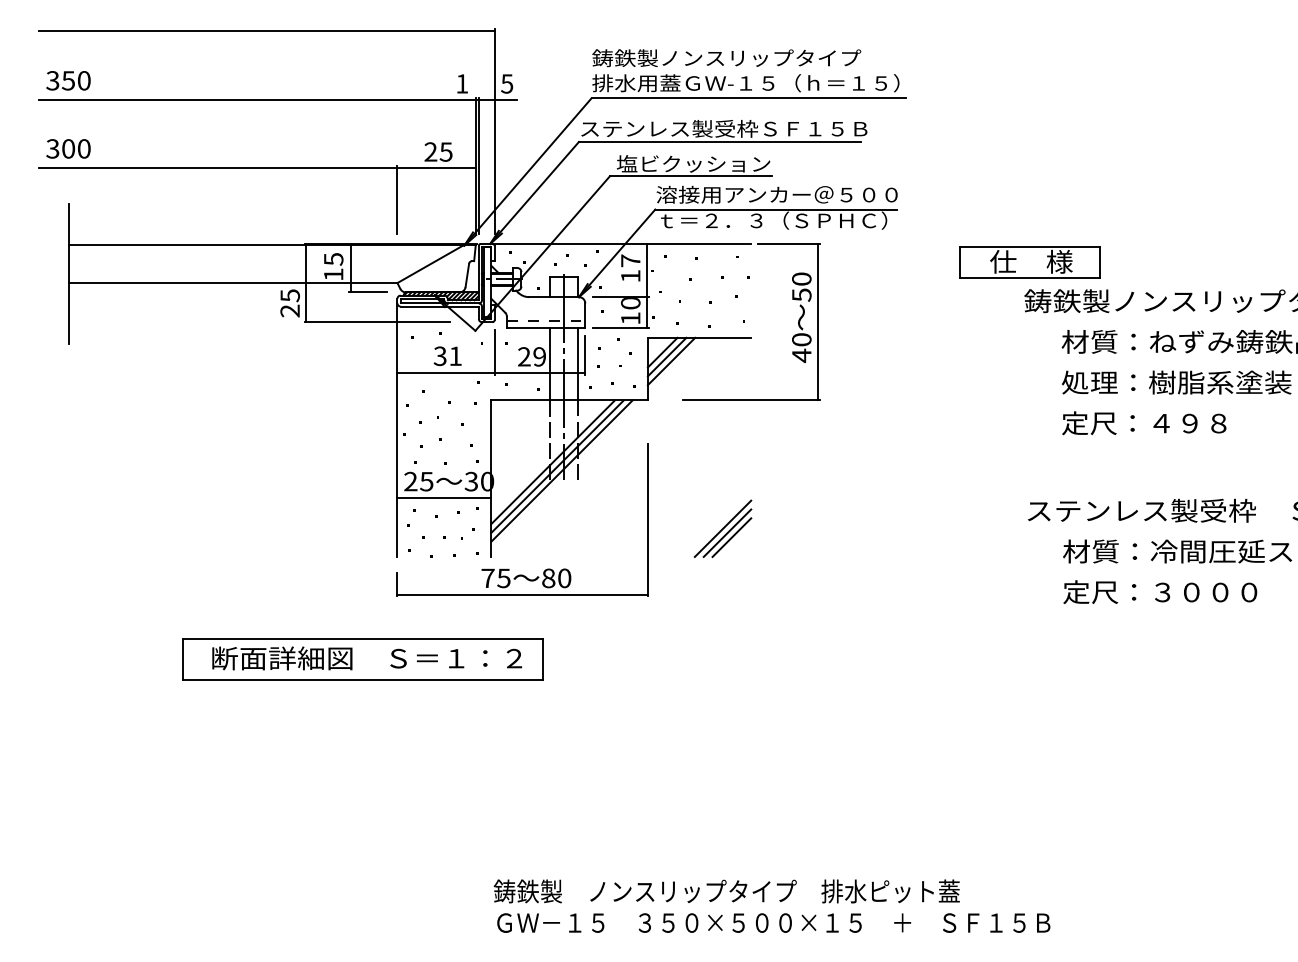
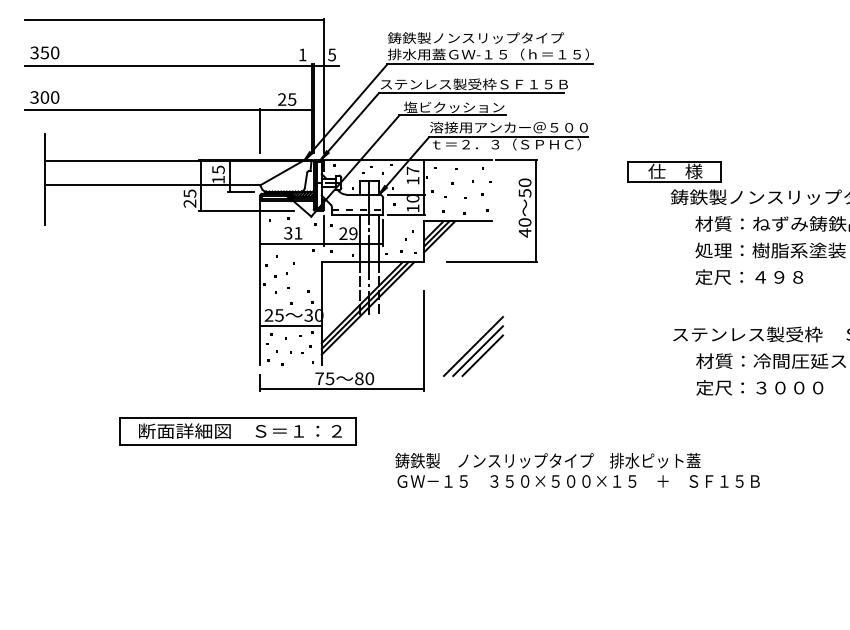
part: (723, 527) -> (473, 345), size x1.6
text: (771, 906) -> (577, 470), moved

